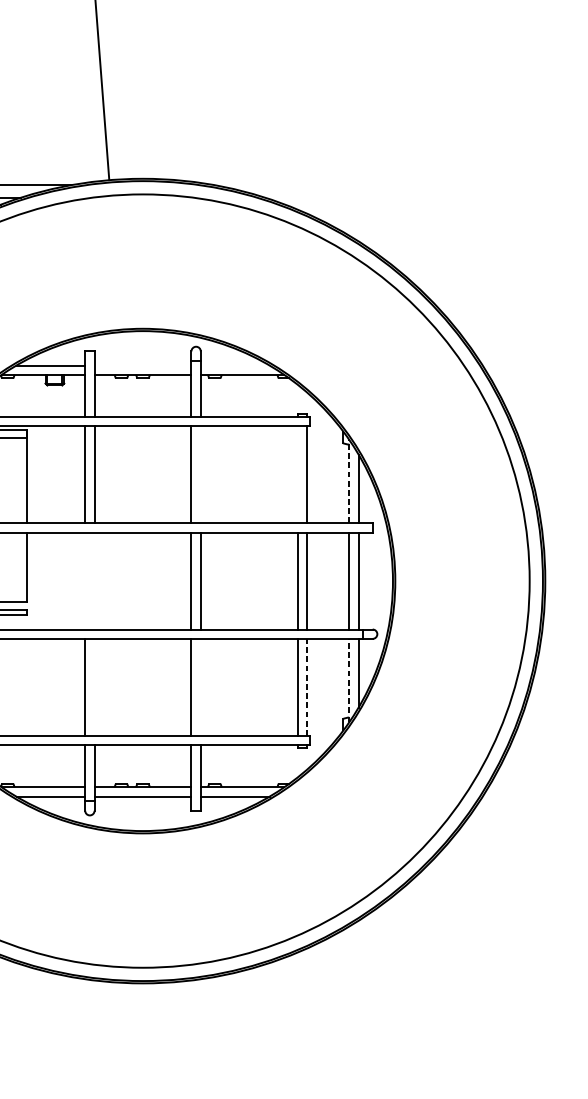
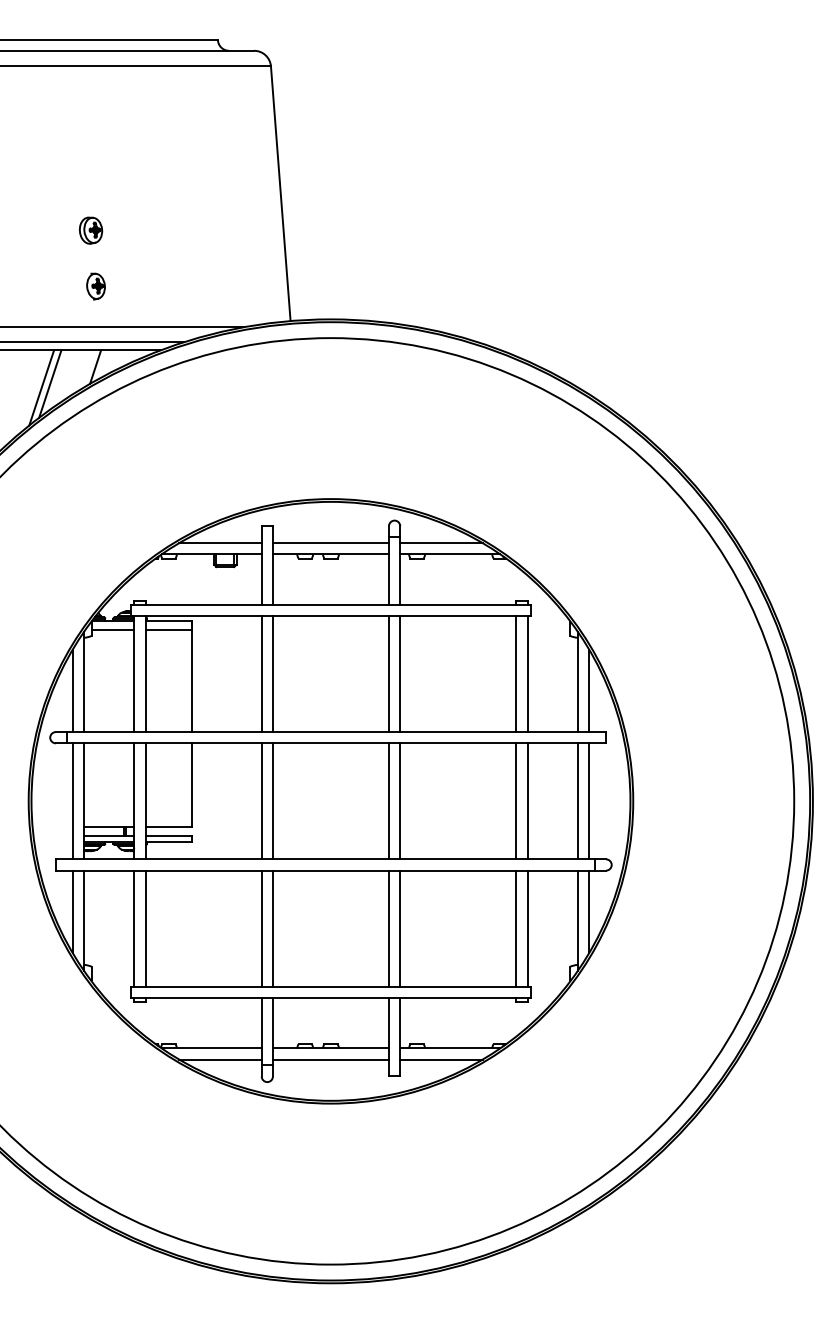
line: (142, 365) -> (330, 543), added
line: (235, 365) -> (441, 543), added
line: (201, 475) -> (400, 674), added
line: (297, 475) -> (516, 674), added
line: (349, 481) -> (578, 682), dashed -> solid
line: (85, 581) -> (261, 801), added
line: (94, 581) -> (272, 801), added
line: (349, 680) -> (578, 920), dashed -> solid
line: (94, 687) -> (272, 928), added
line: (201, 687) -> (400, 928), added
line: (307, 687) -> (527, 928), dashed -> solid

